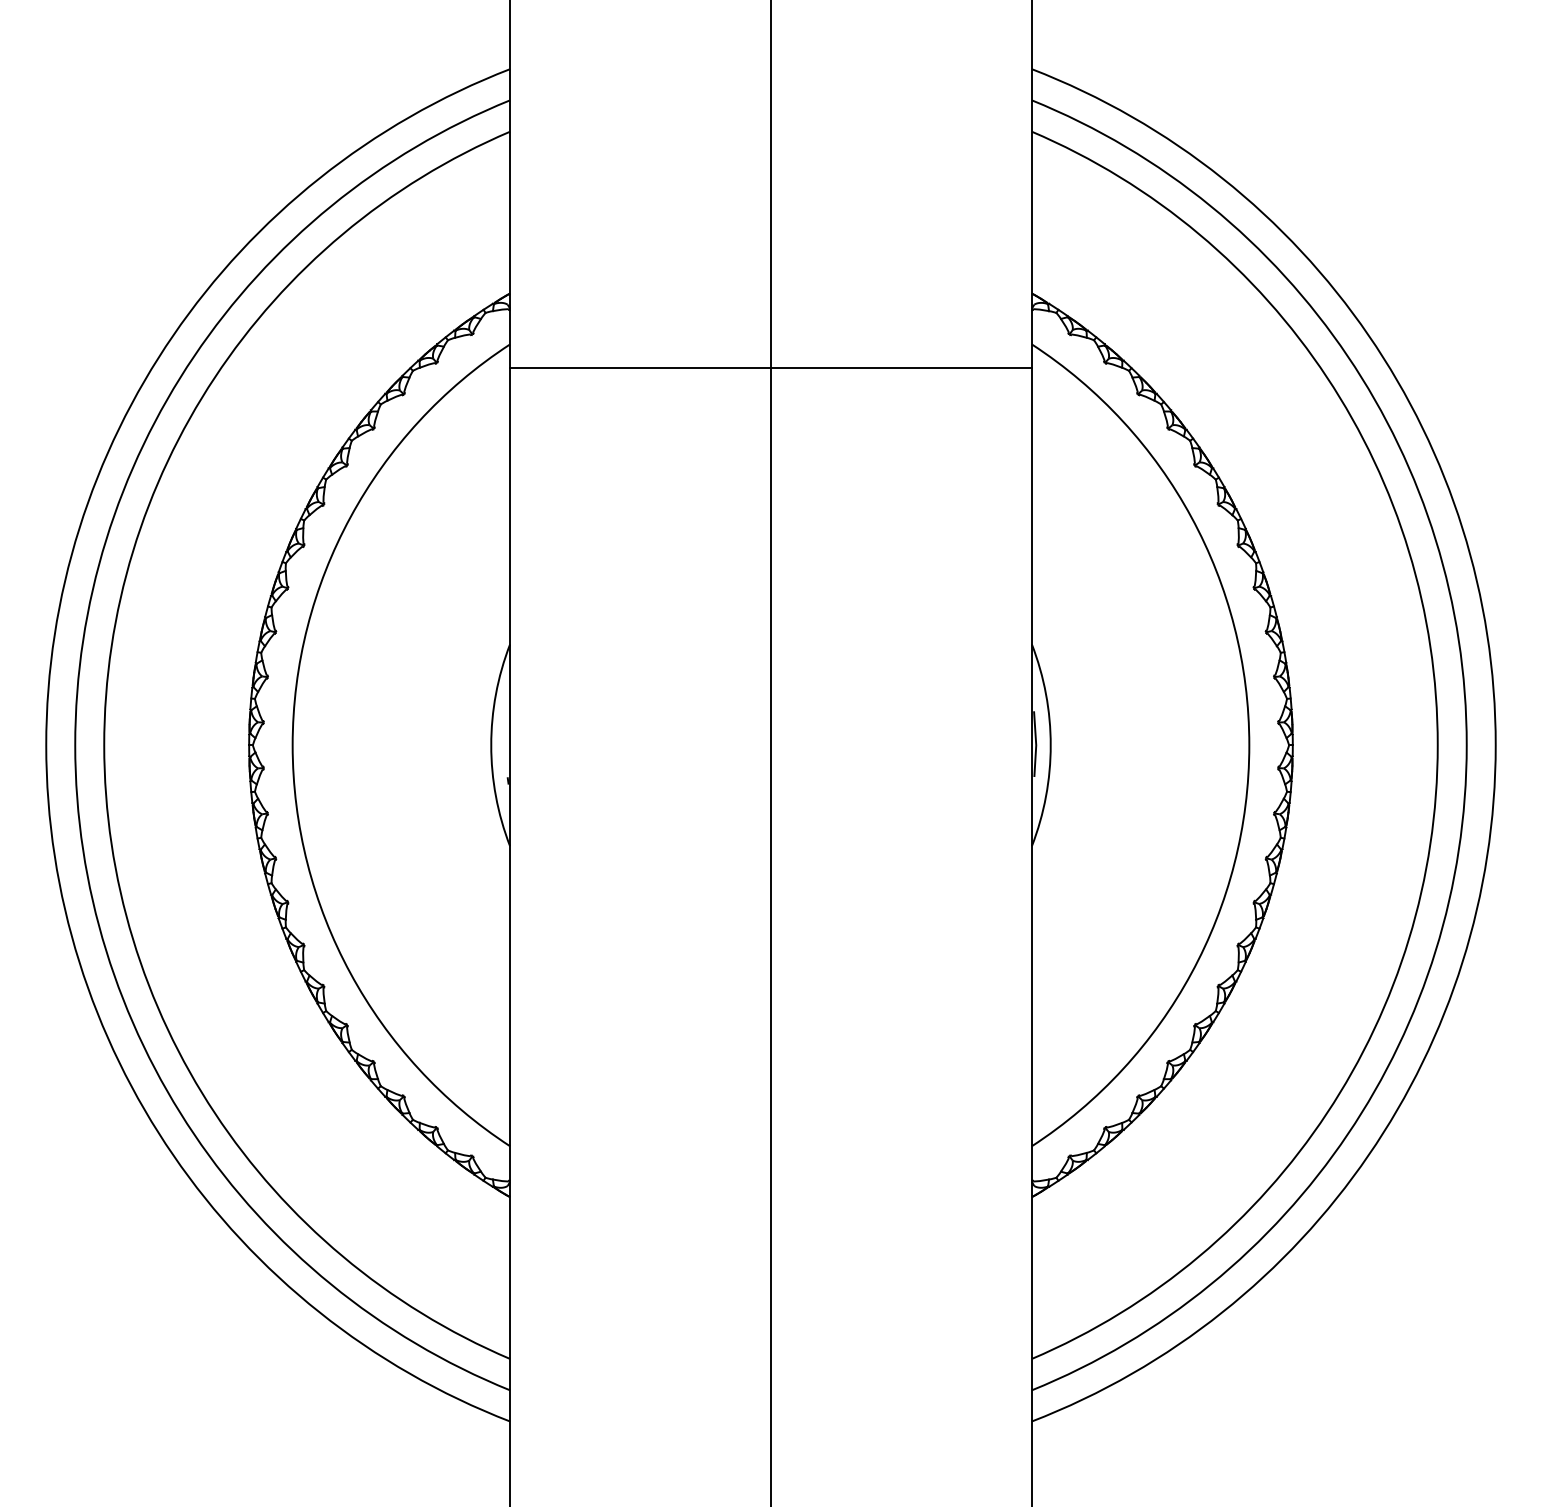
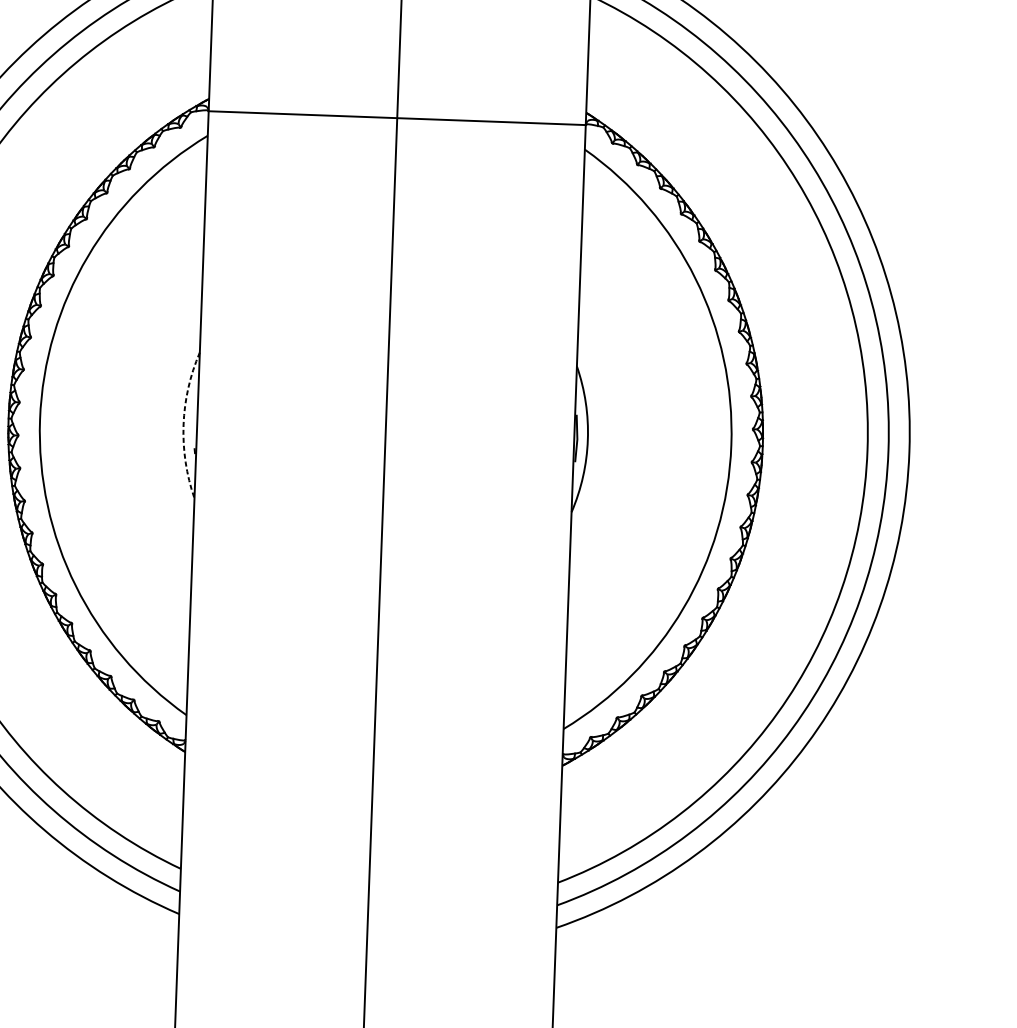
line: (770, 368) -> (396, 118), moved
arc: (491, 745) -> (183, 425), solid -> dashed

